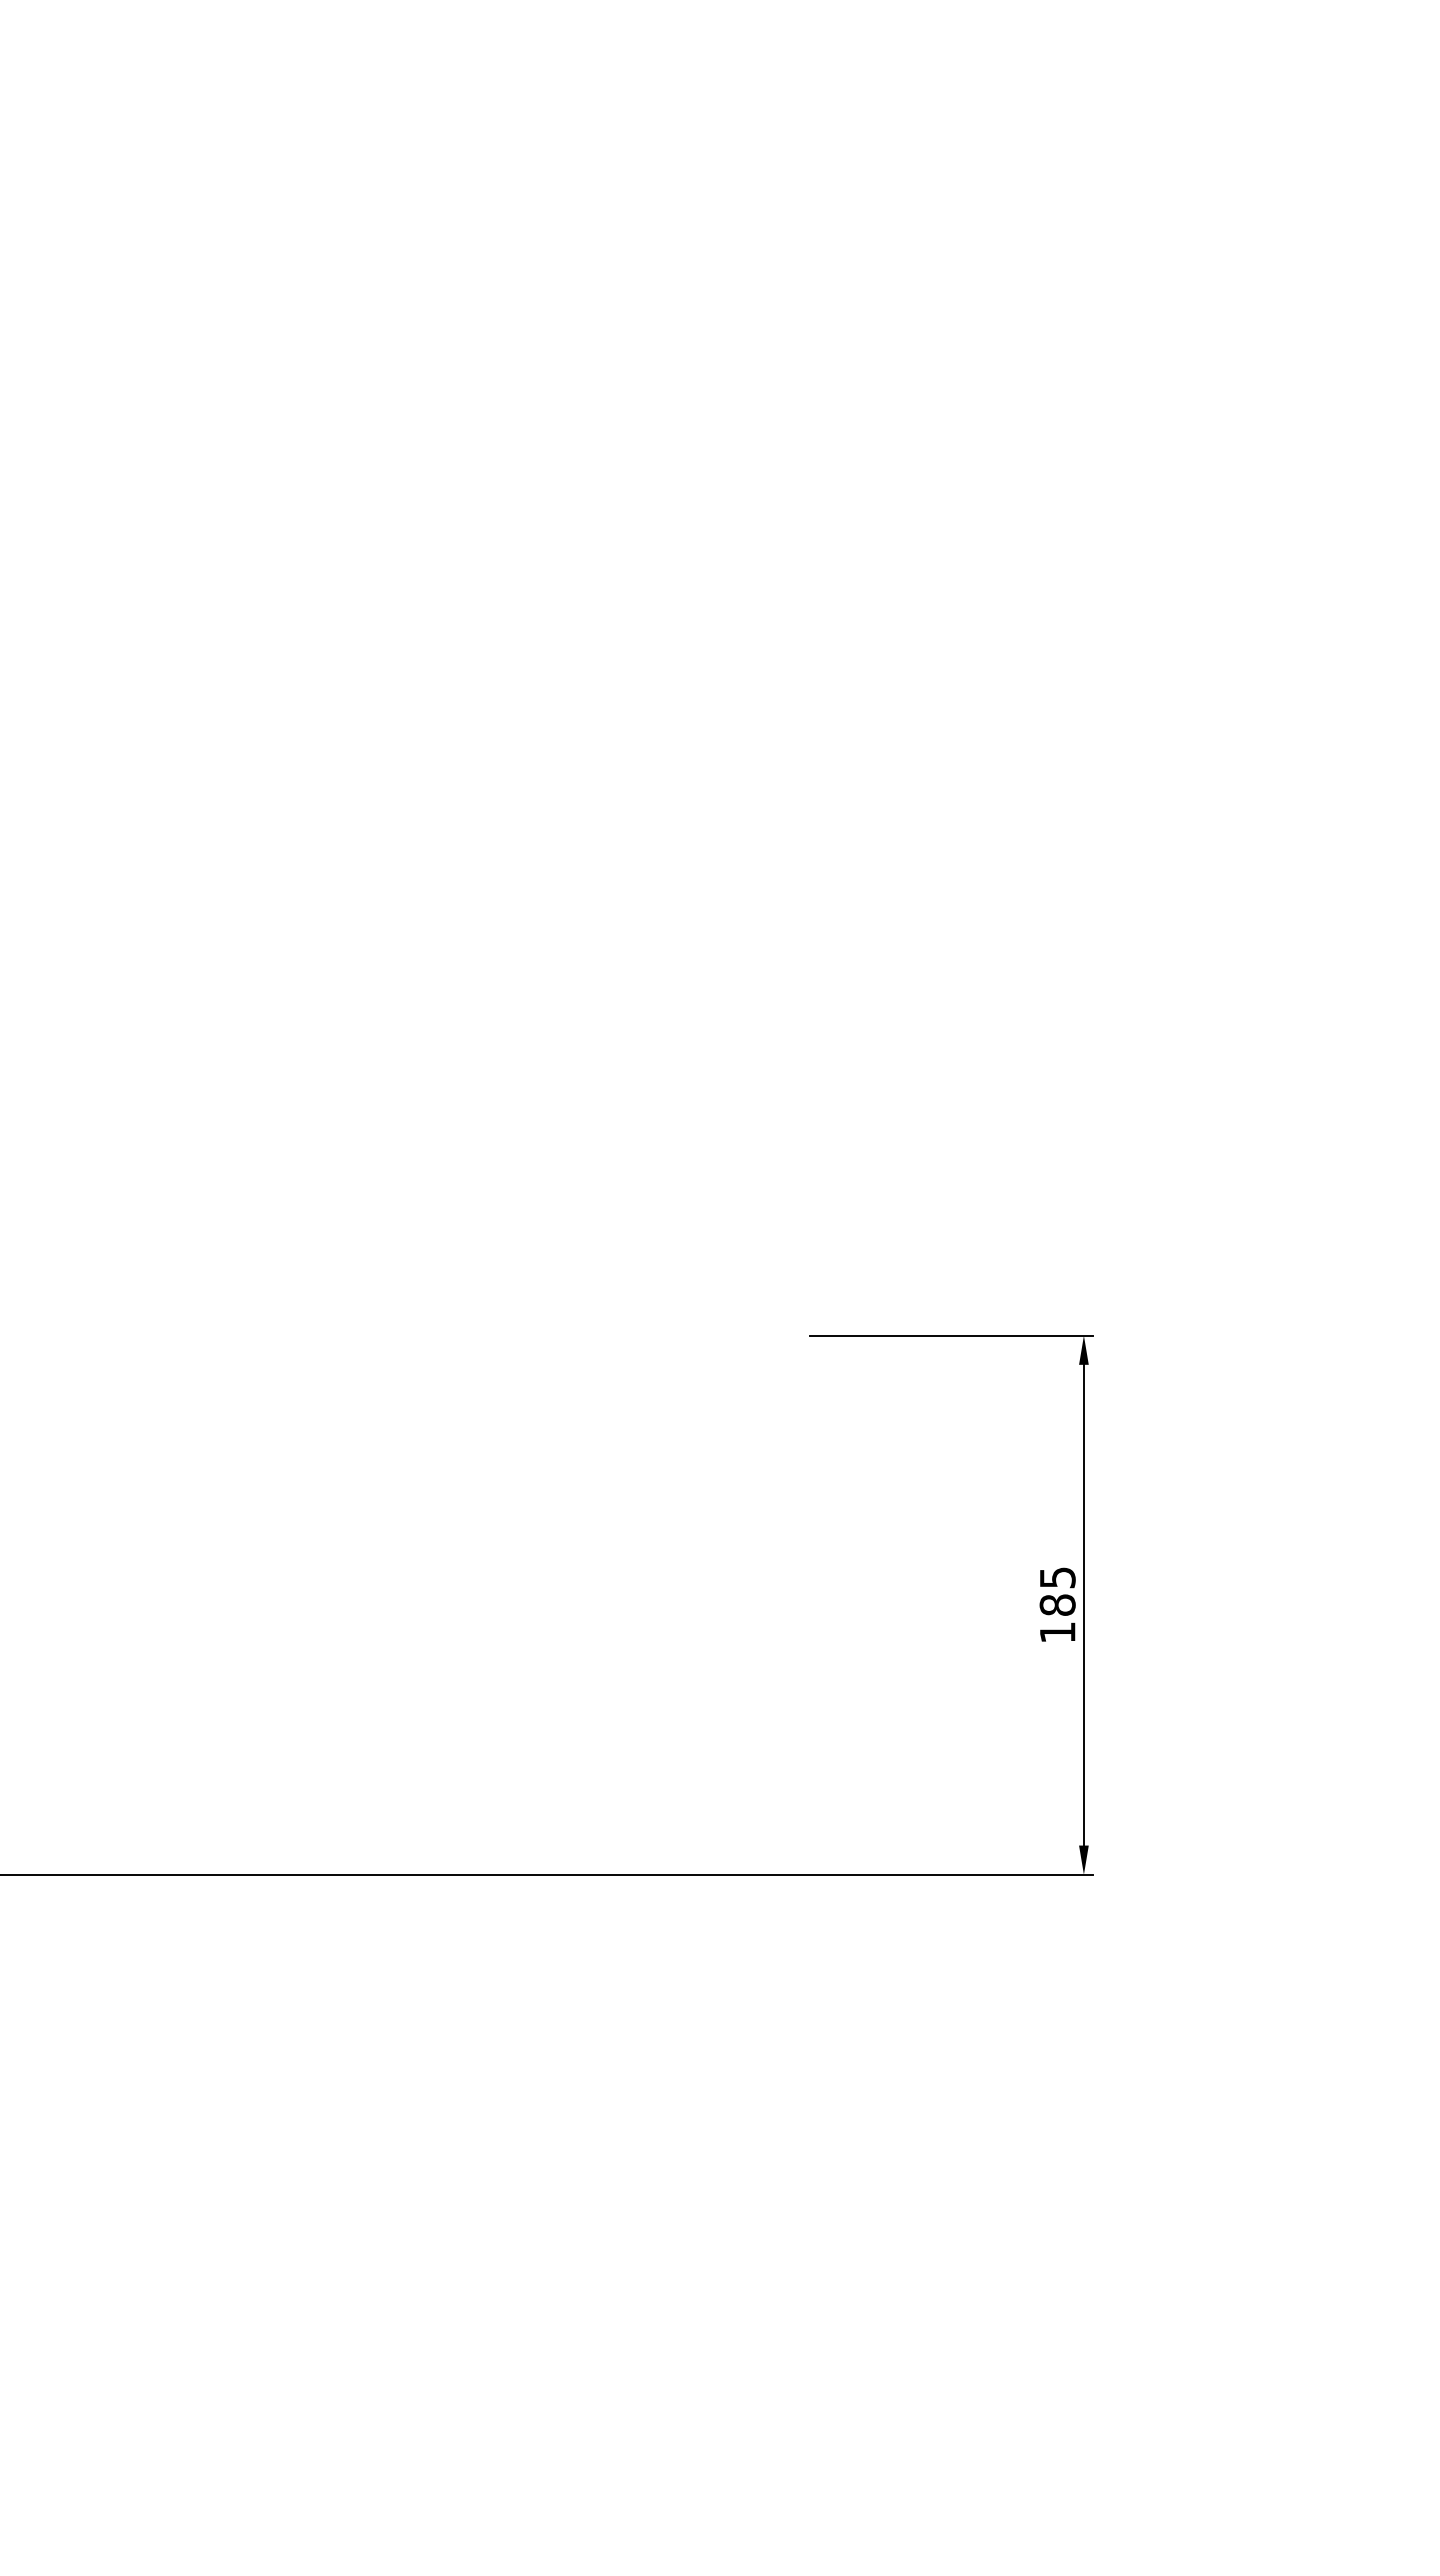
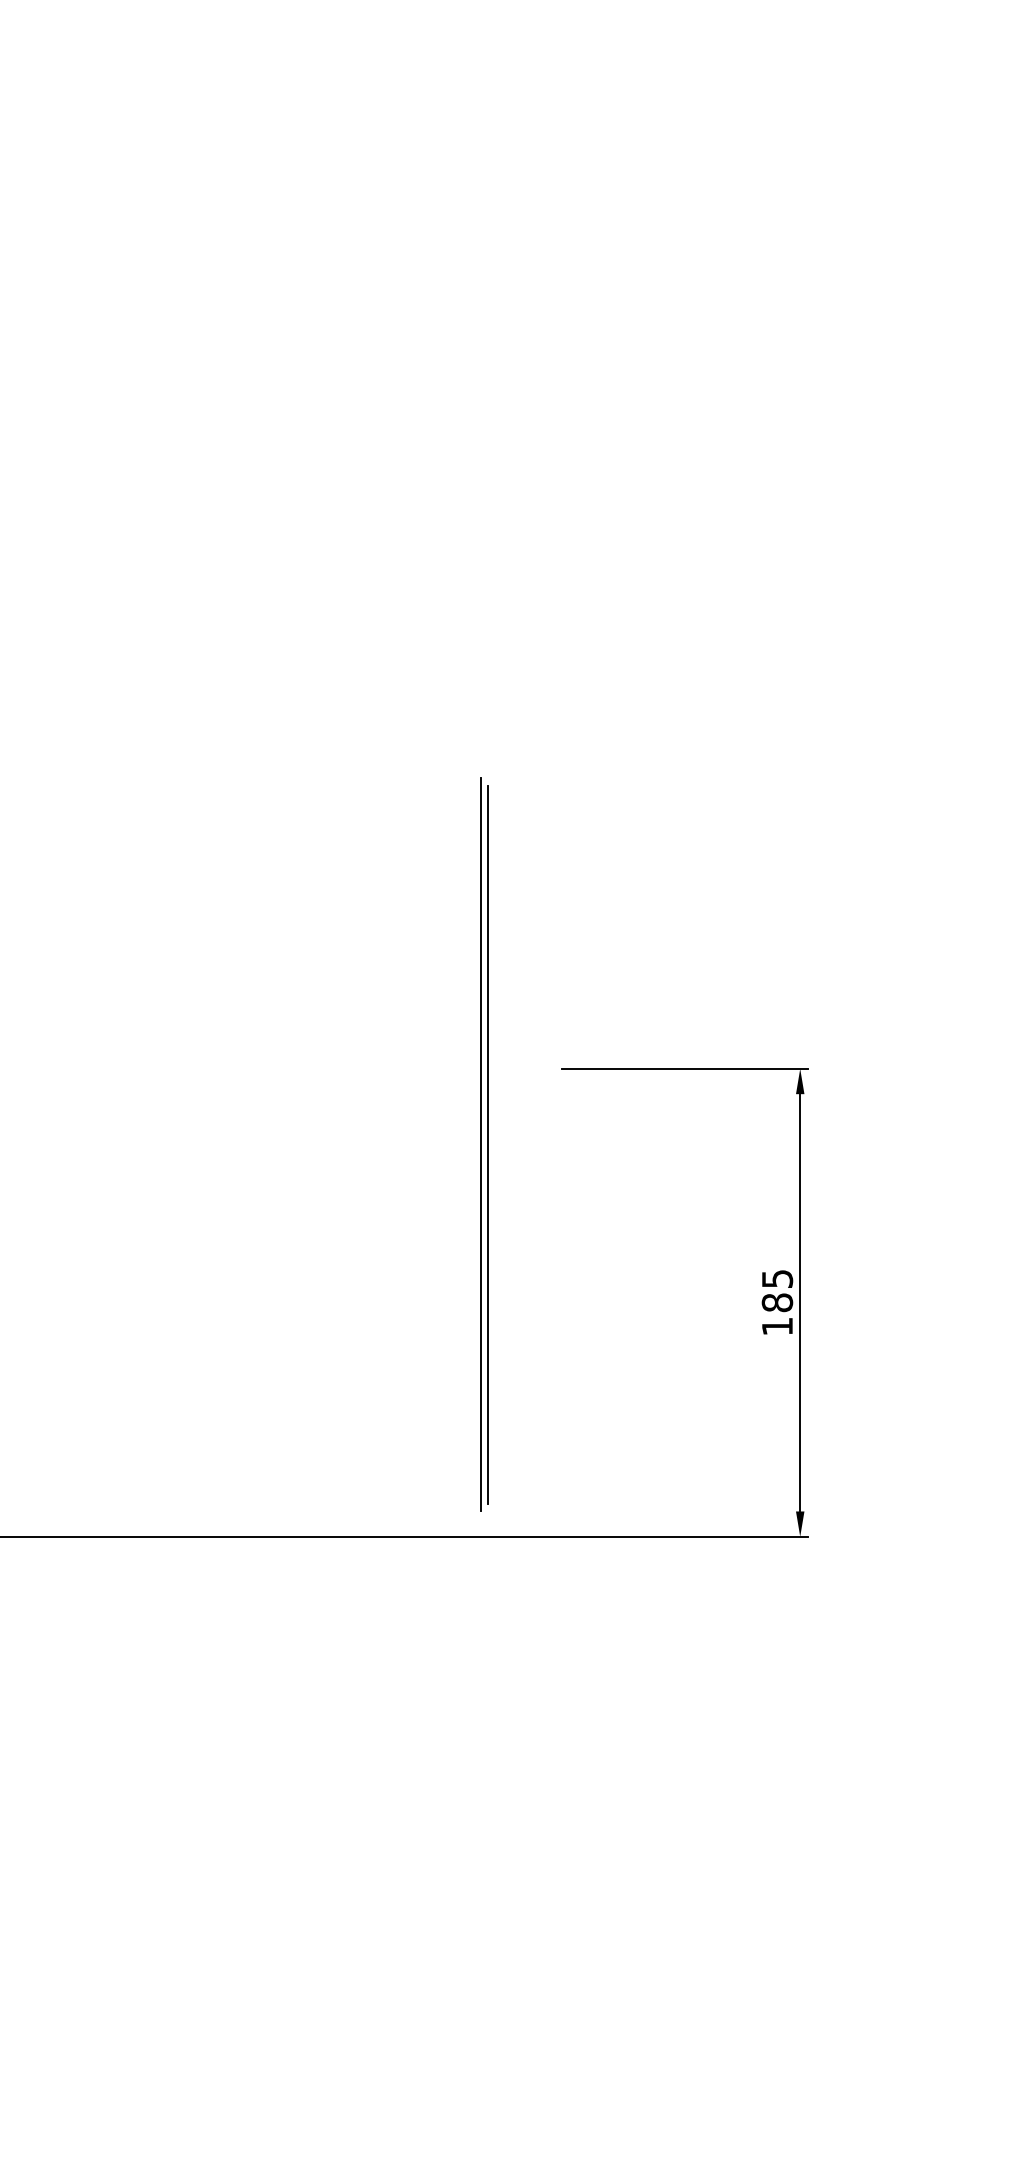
part: (719, 1423) -> (483, 1145), added

